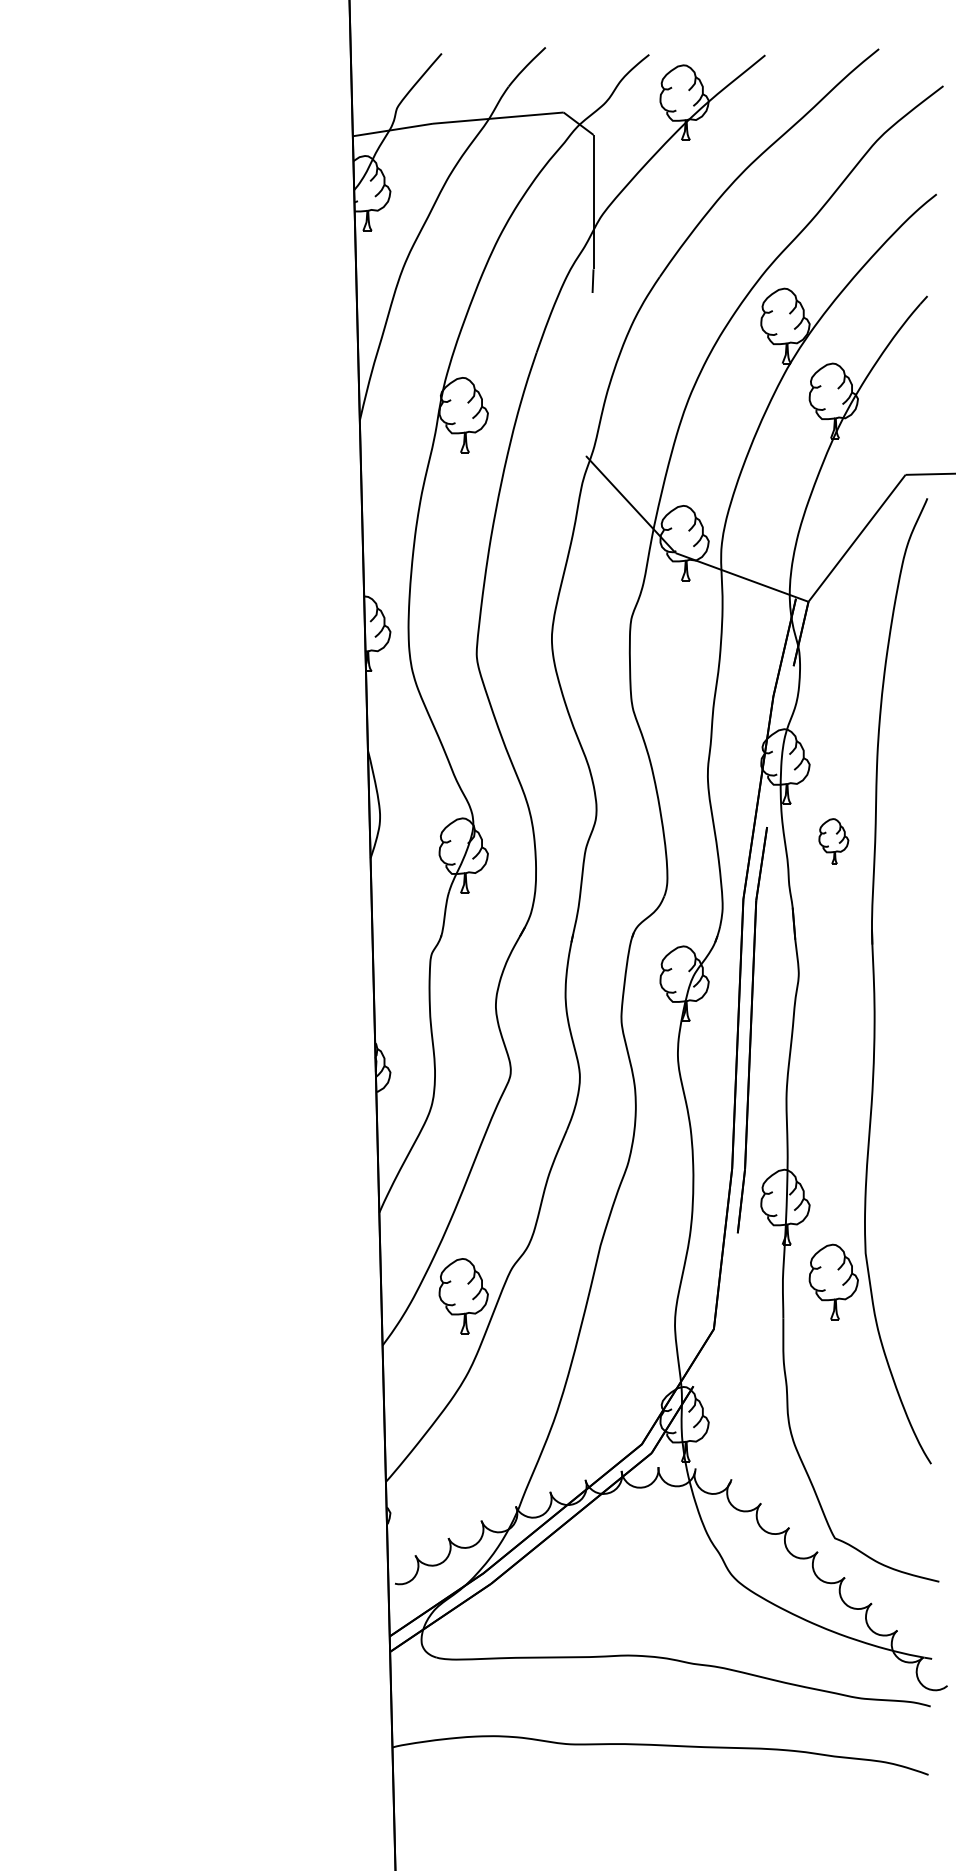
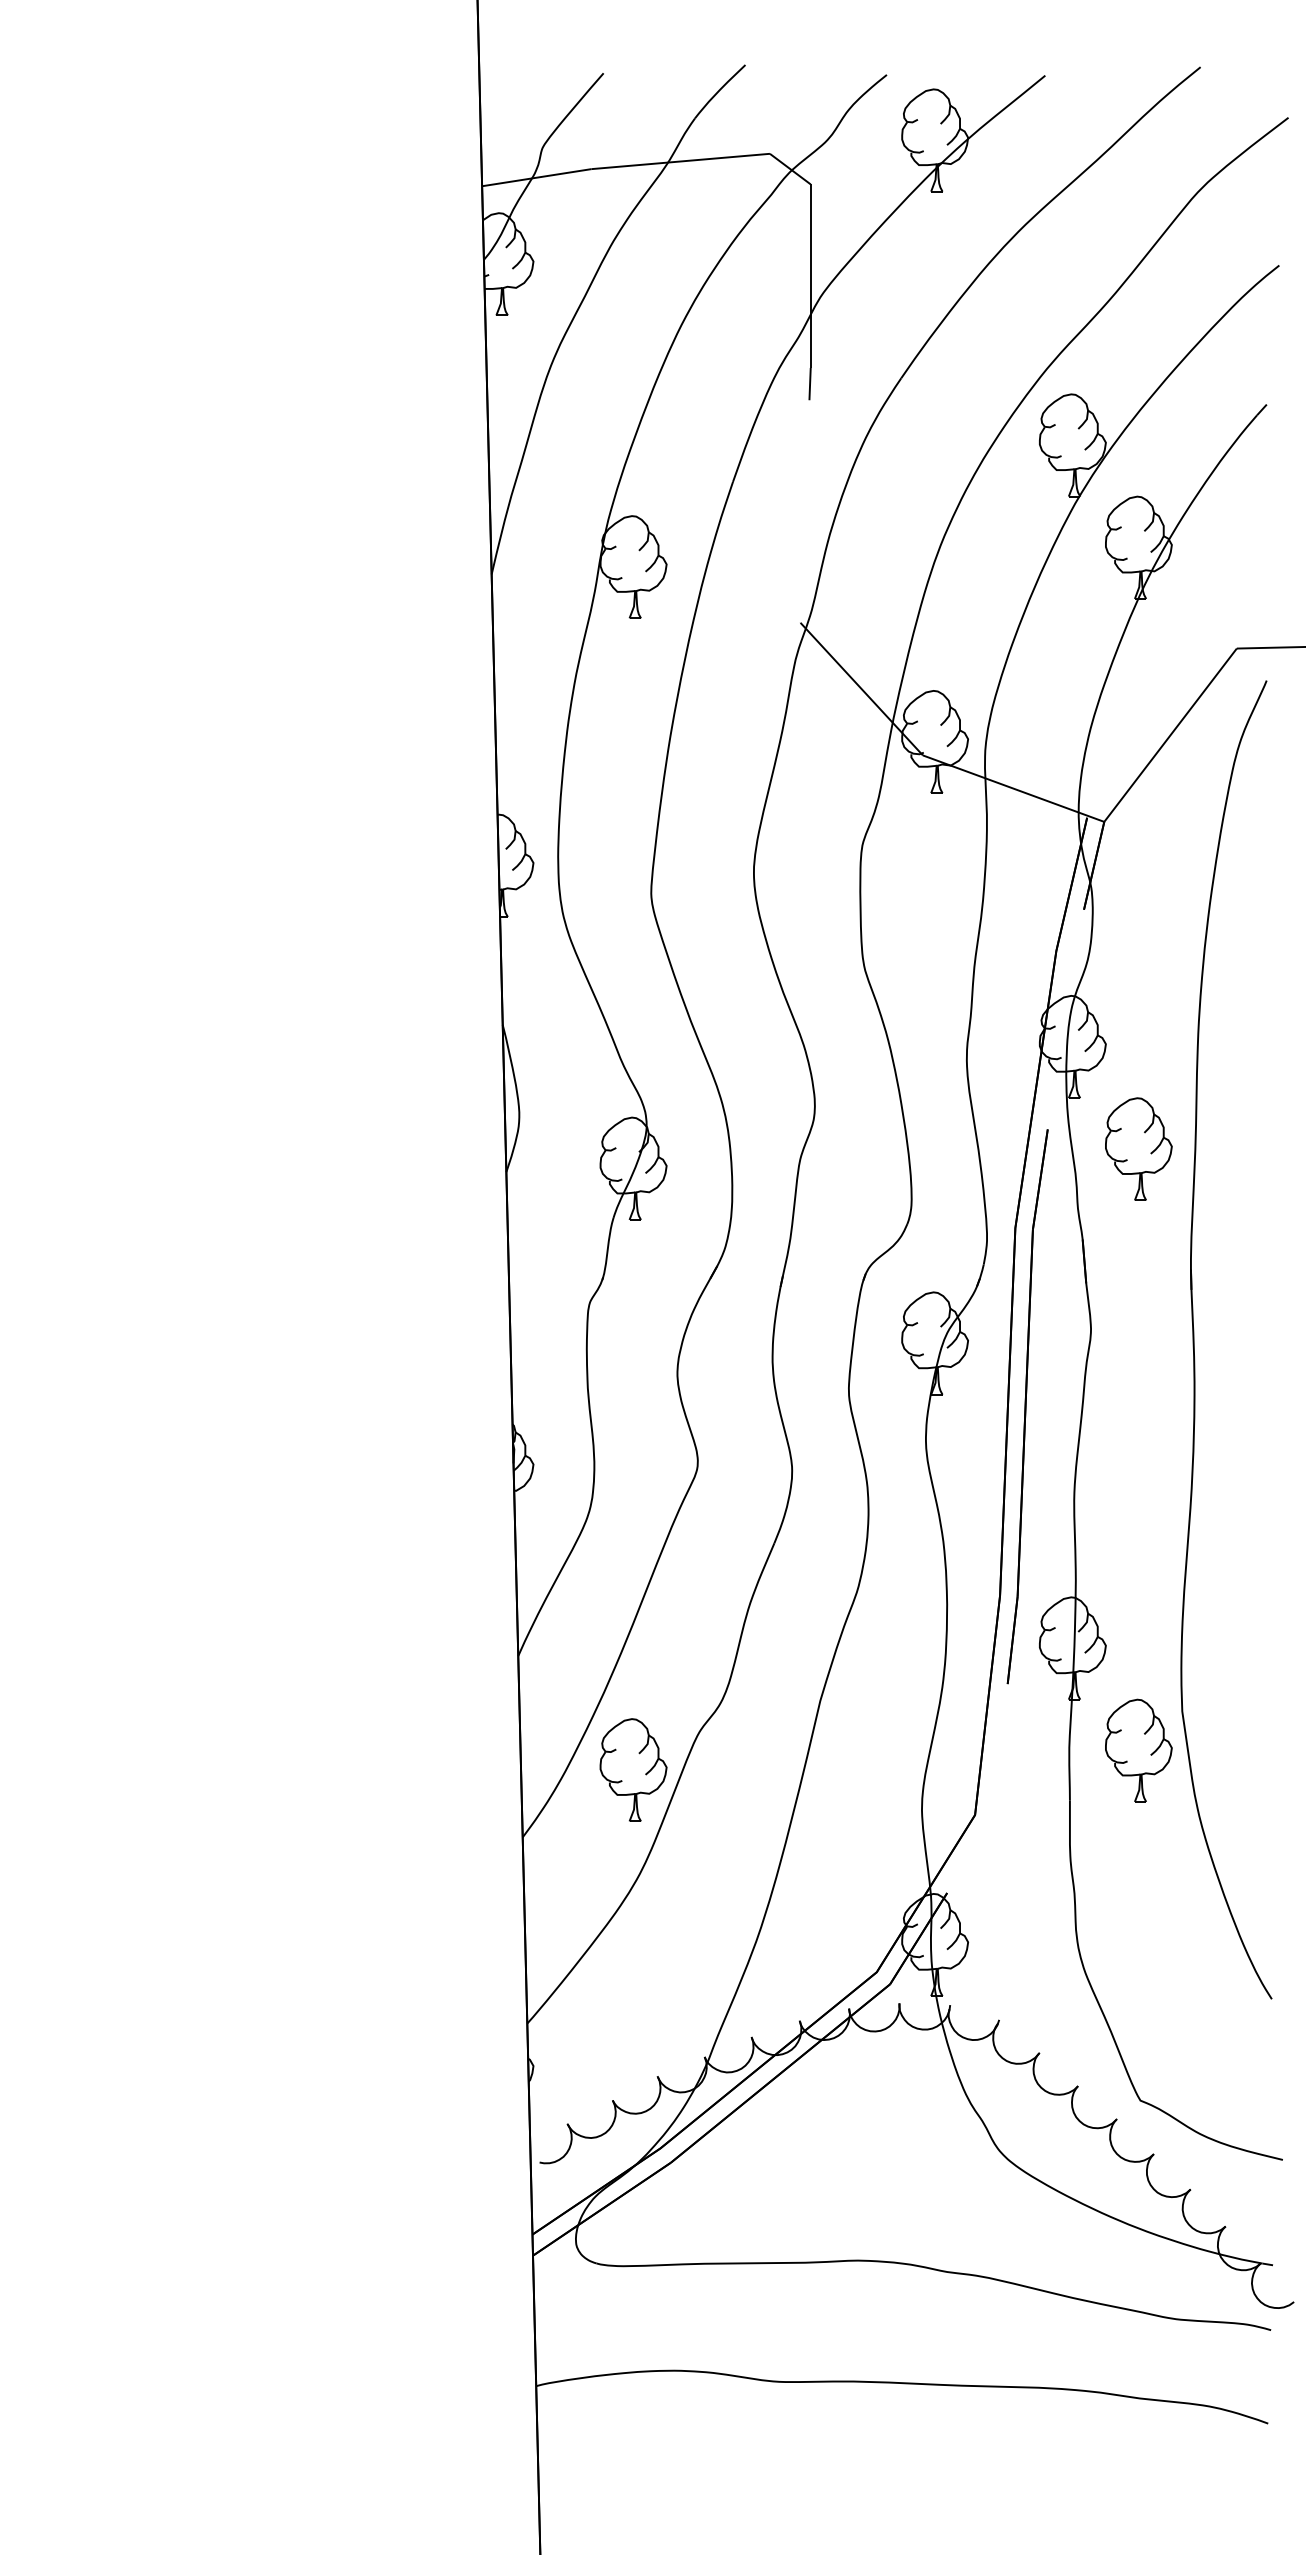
part: (833, 841) -> (1138, 1148), size x1.67

